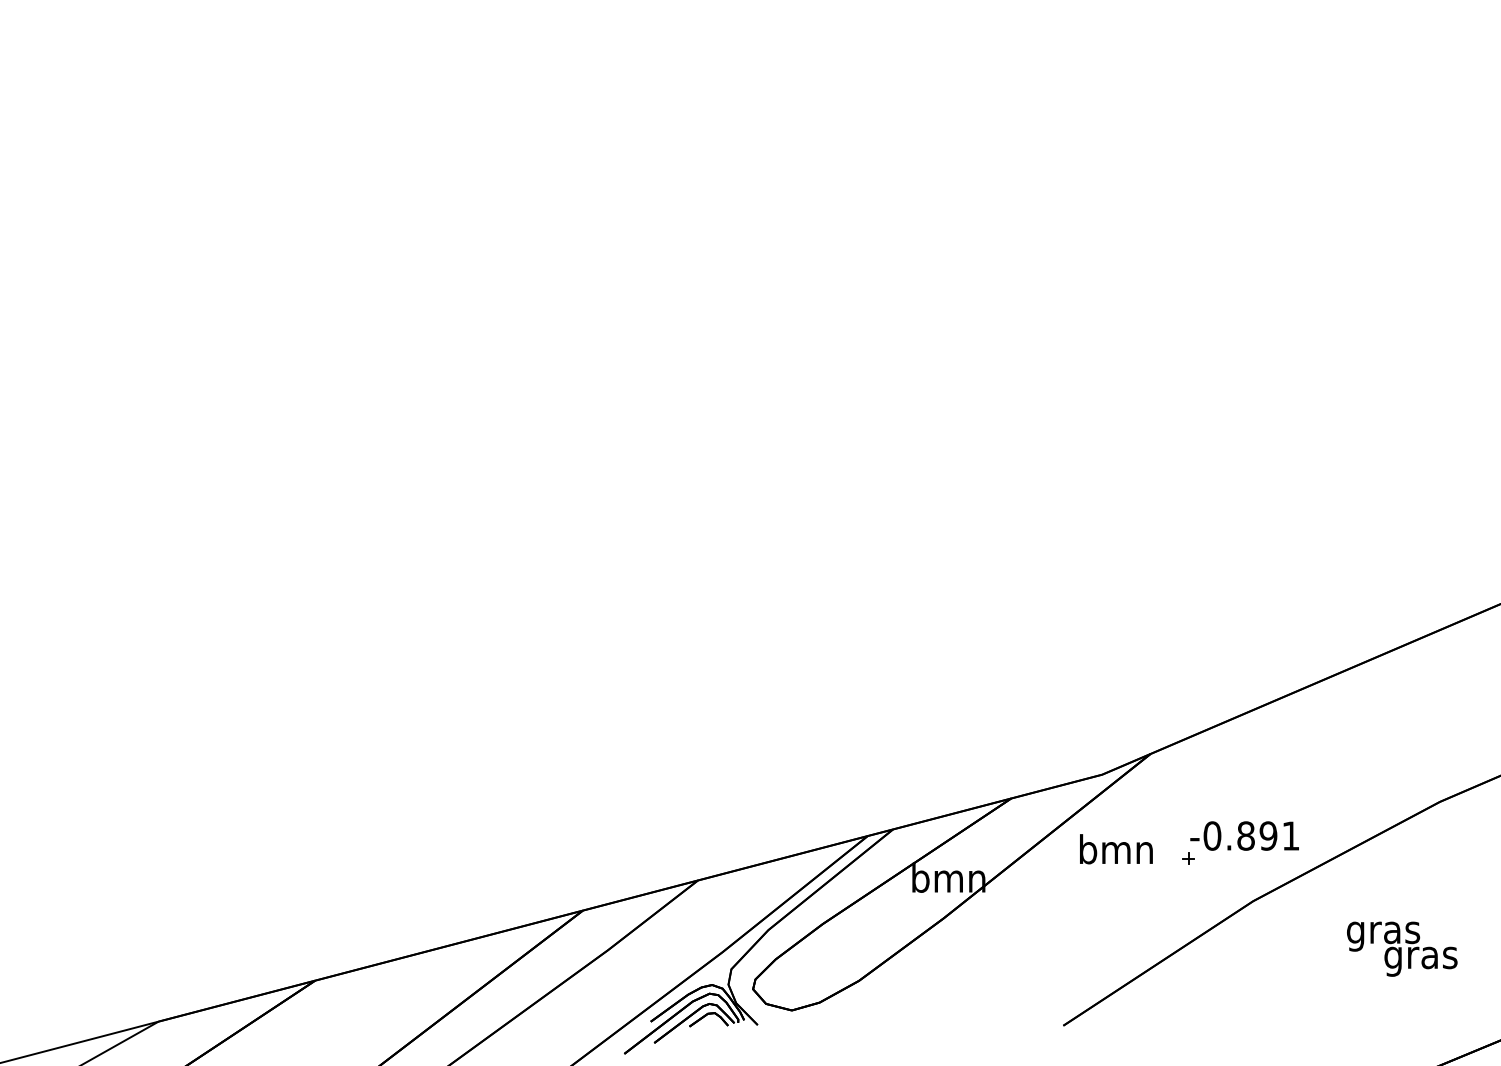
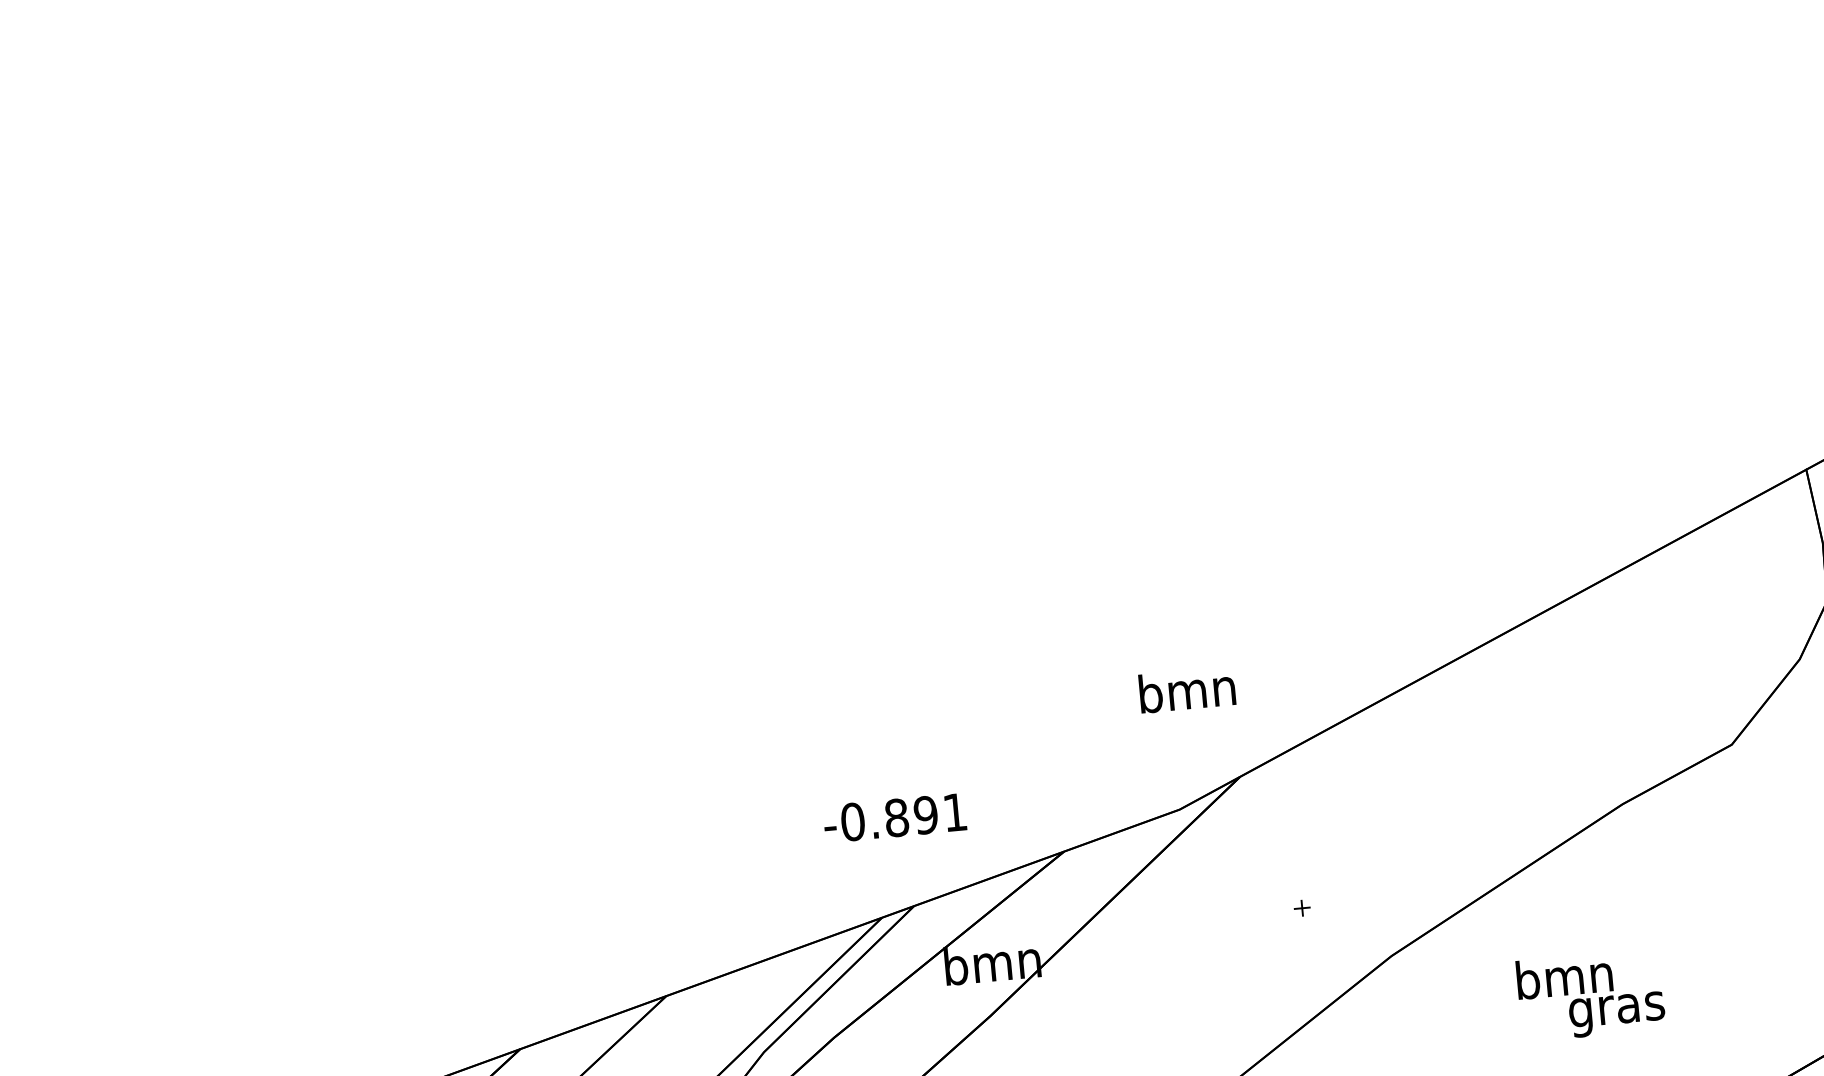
text: (1244, 835) -> (894, 817), moved
text: (1116, 849) -> (1187, 690), moved
text: (1383, 932) -> (1564, 981), gras -> bmn

